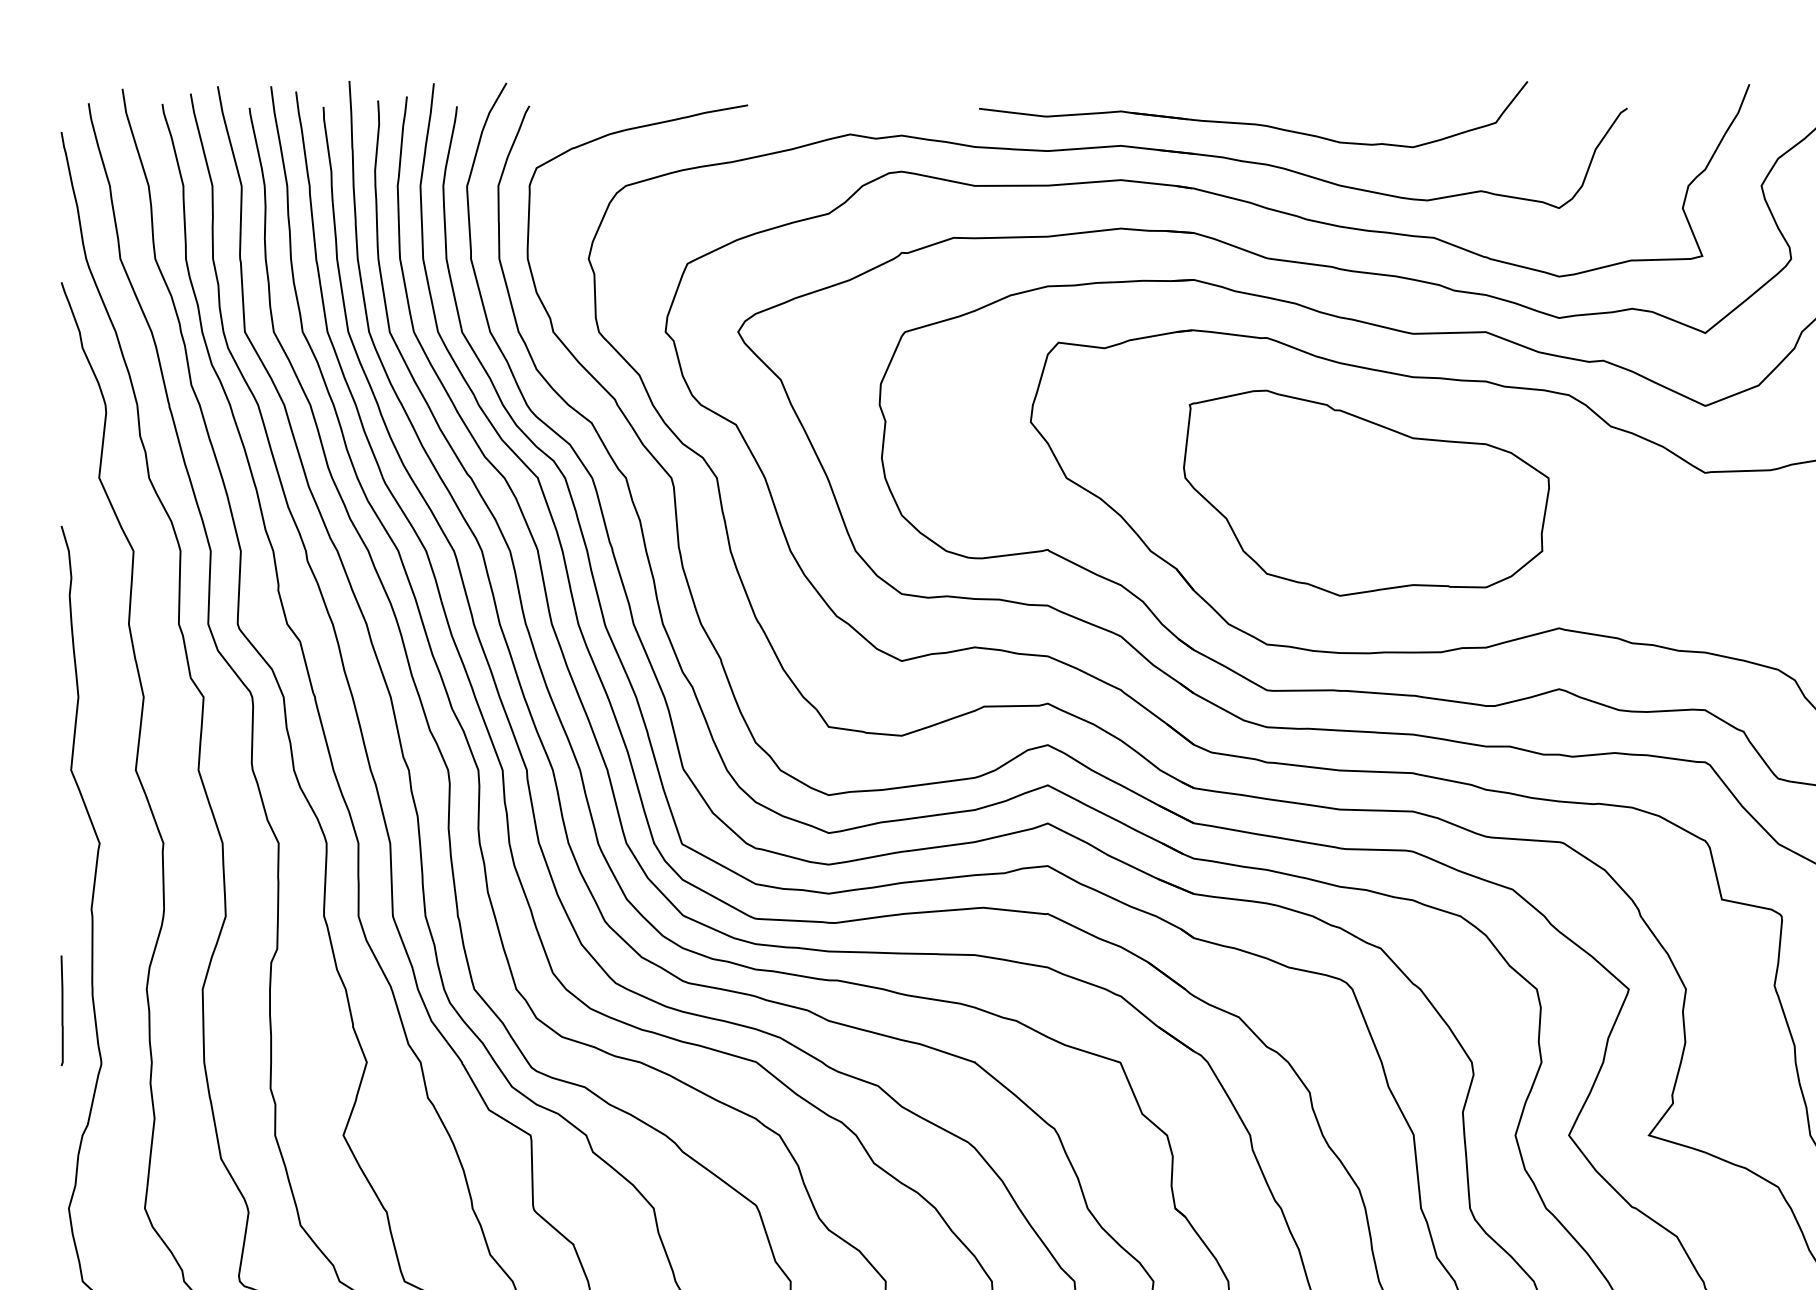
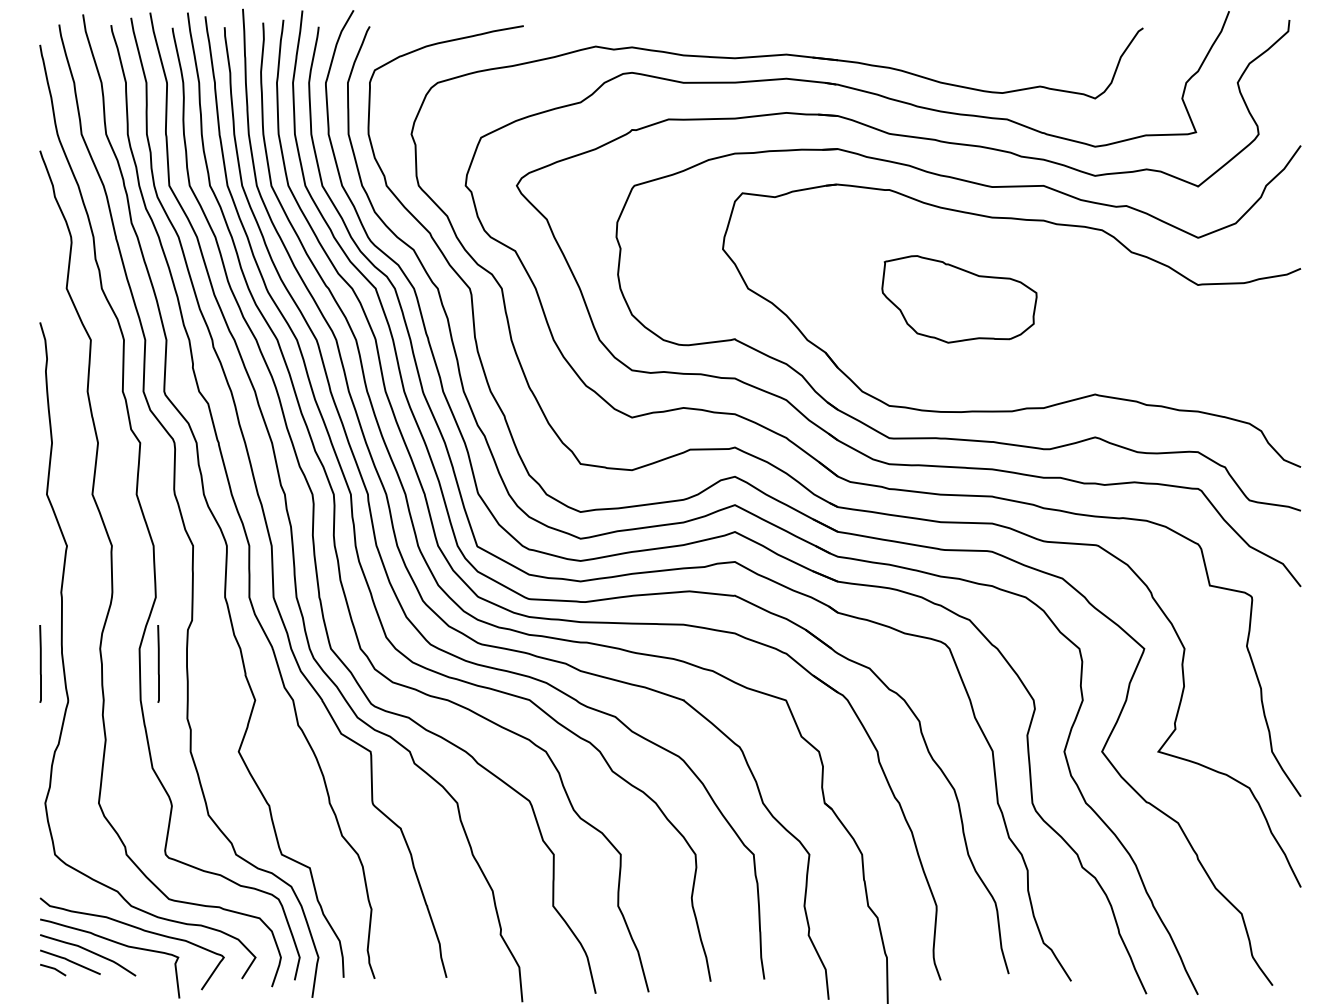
part: (1252, 114) -> (879, 32), removed
part: (1366, 493) -> (959, 299), size x0.6
line: (229, 1010) -> (158, 663), added

